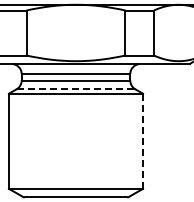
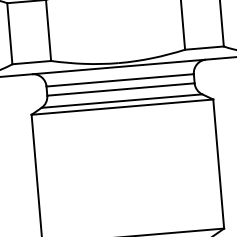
line: (76, 89) -> (122, 101), dashed -> solid
line: (142, 141) -> (218, 164), dashed -> solid

